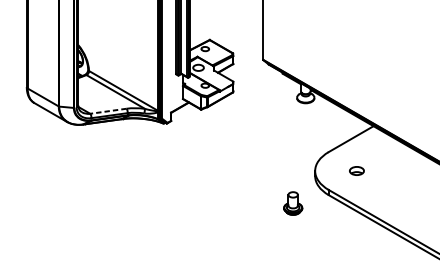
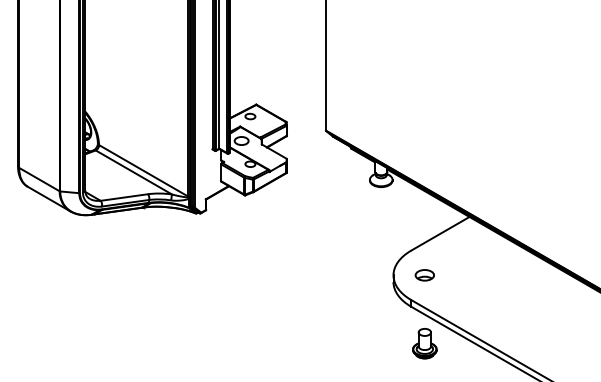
line: (108, 111) -> (124, 197), dashed -> solid
part: (356, 171) -> (424, 275), moved
part: (292, 203) -> (424, 343), moved

